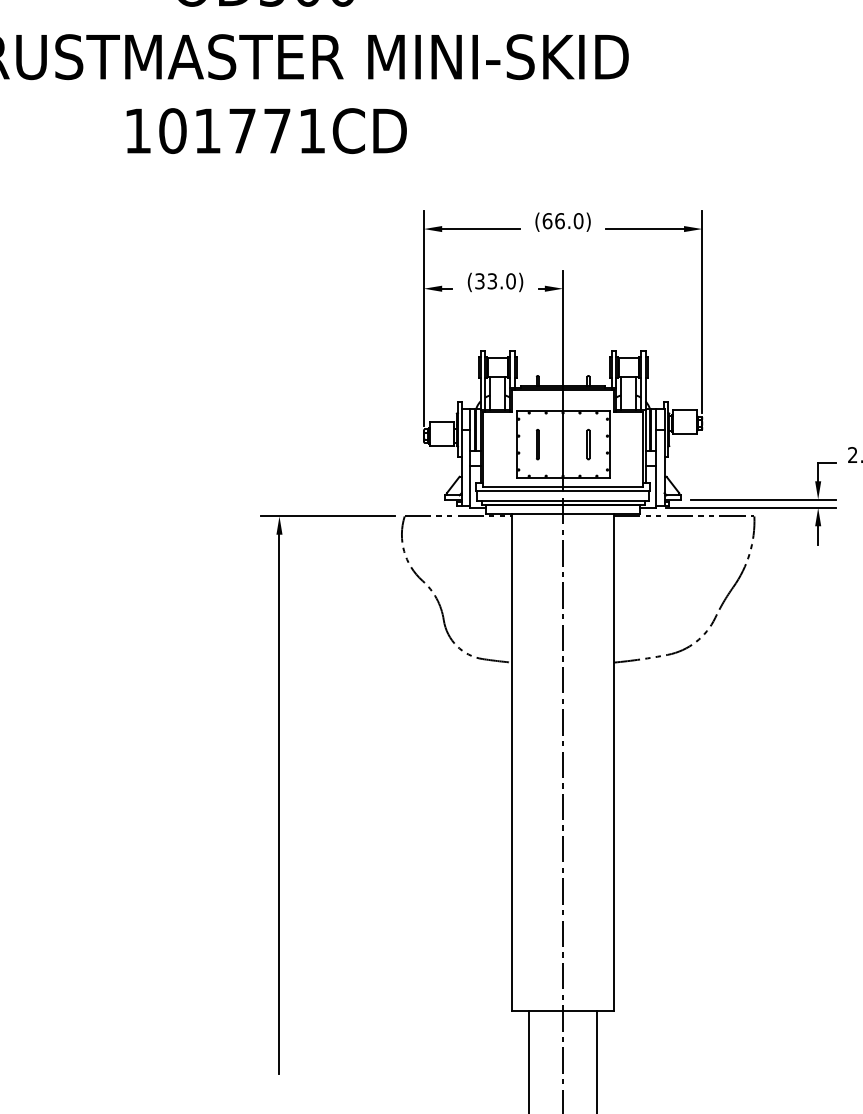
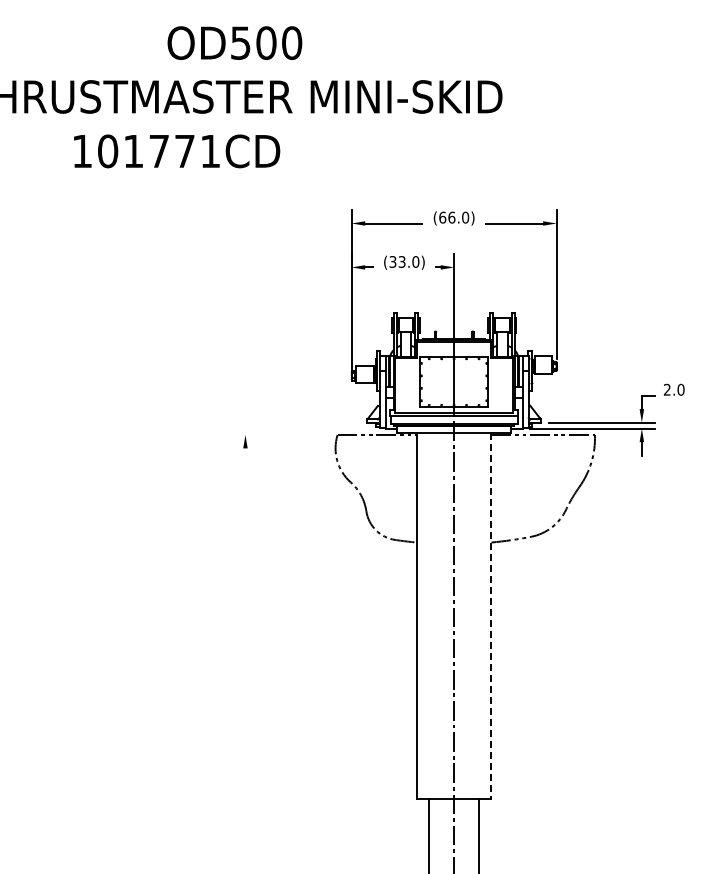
text: (267, 131) -> (177, 151), moved
line: (537, 443) -> (435, 381), removed
line: (588, 443) -> (472, 381), removed
line: (328, 515) -> (281, 434), removed
line: (613, 763) -> (491, 616), solid -> dashed
line: (279, 803) -> (245, 646), removed

